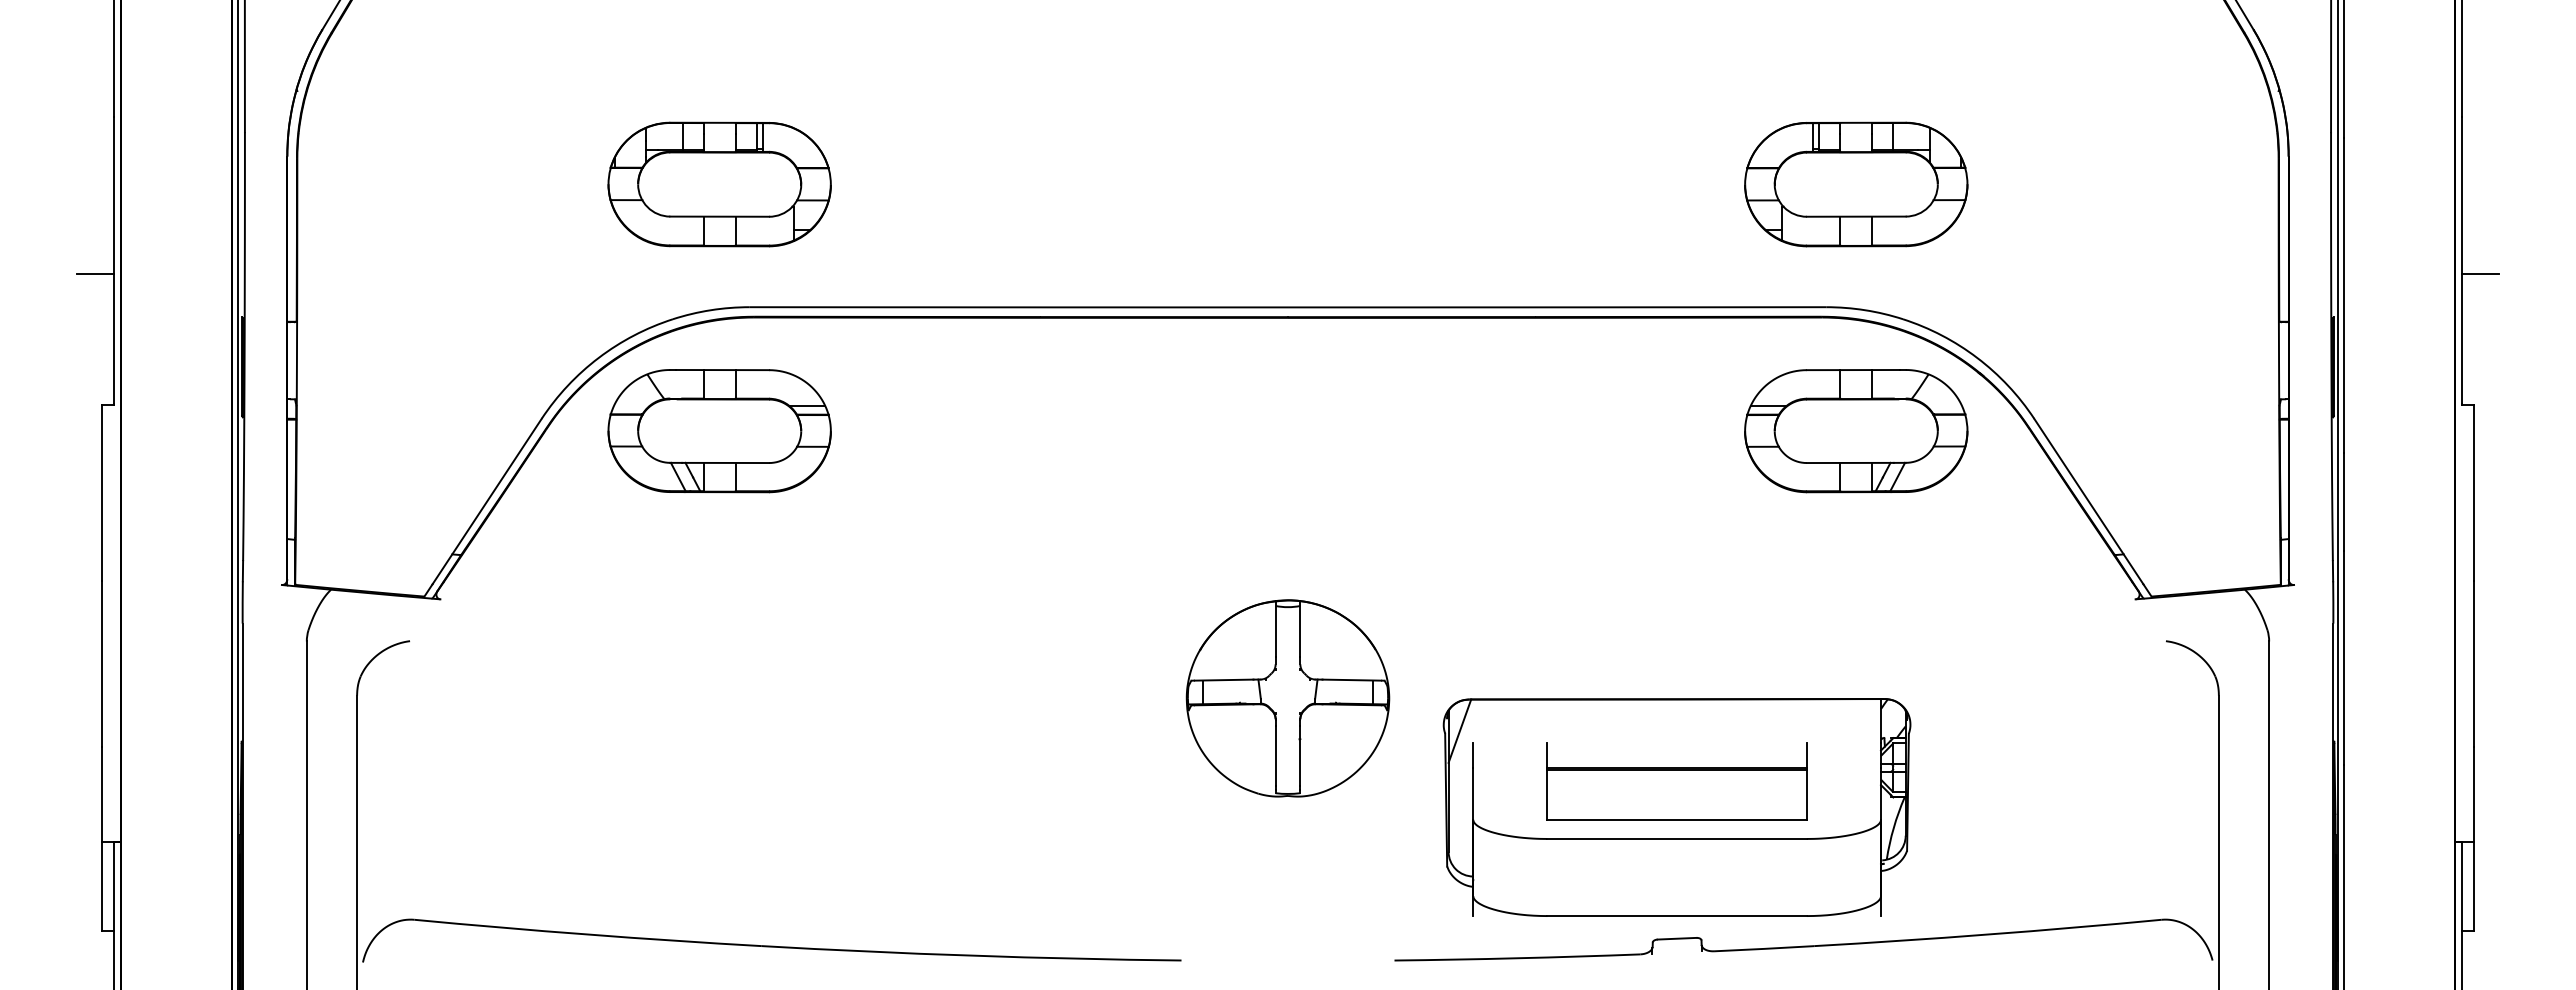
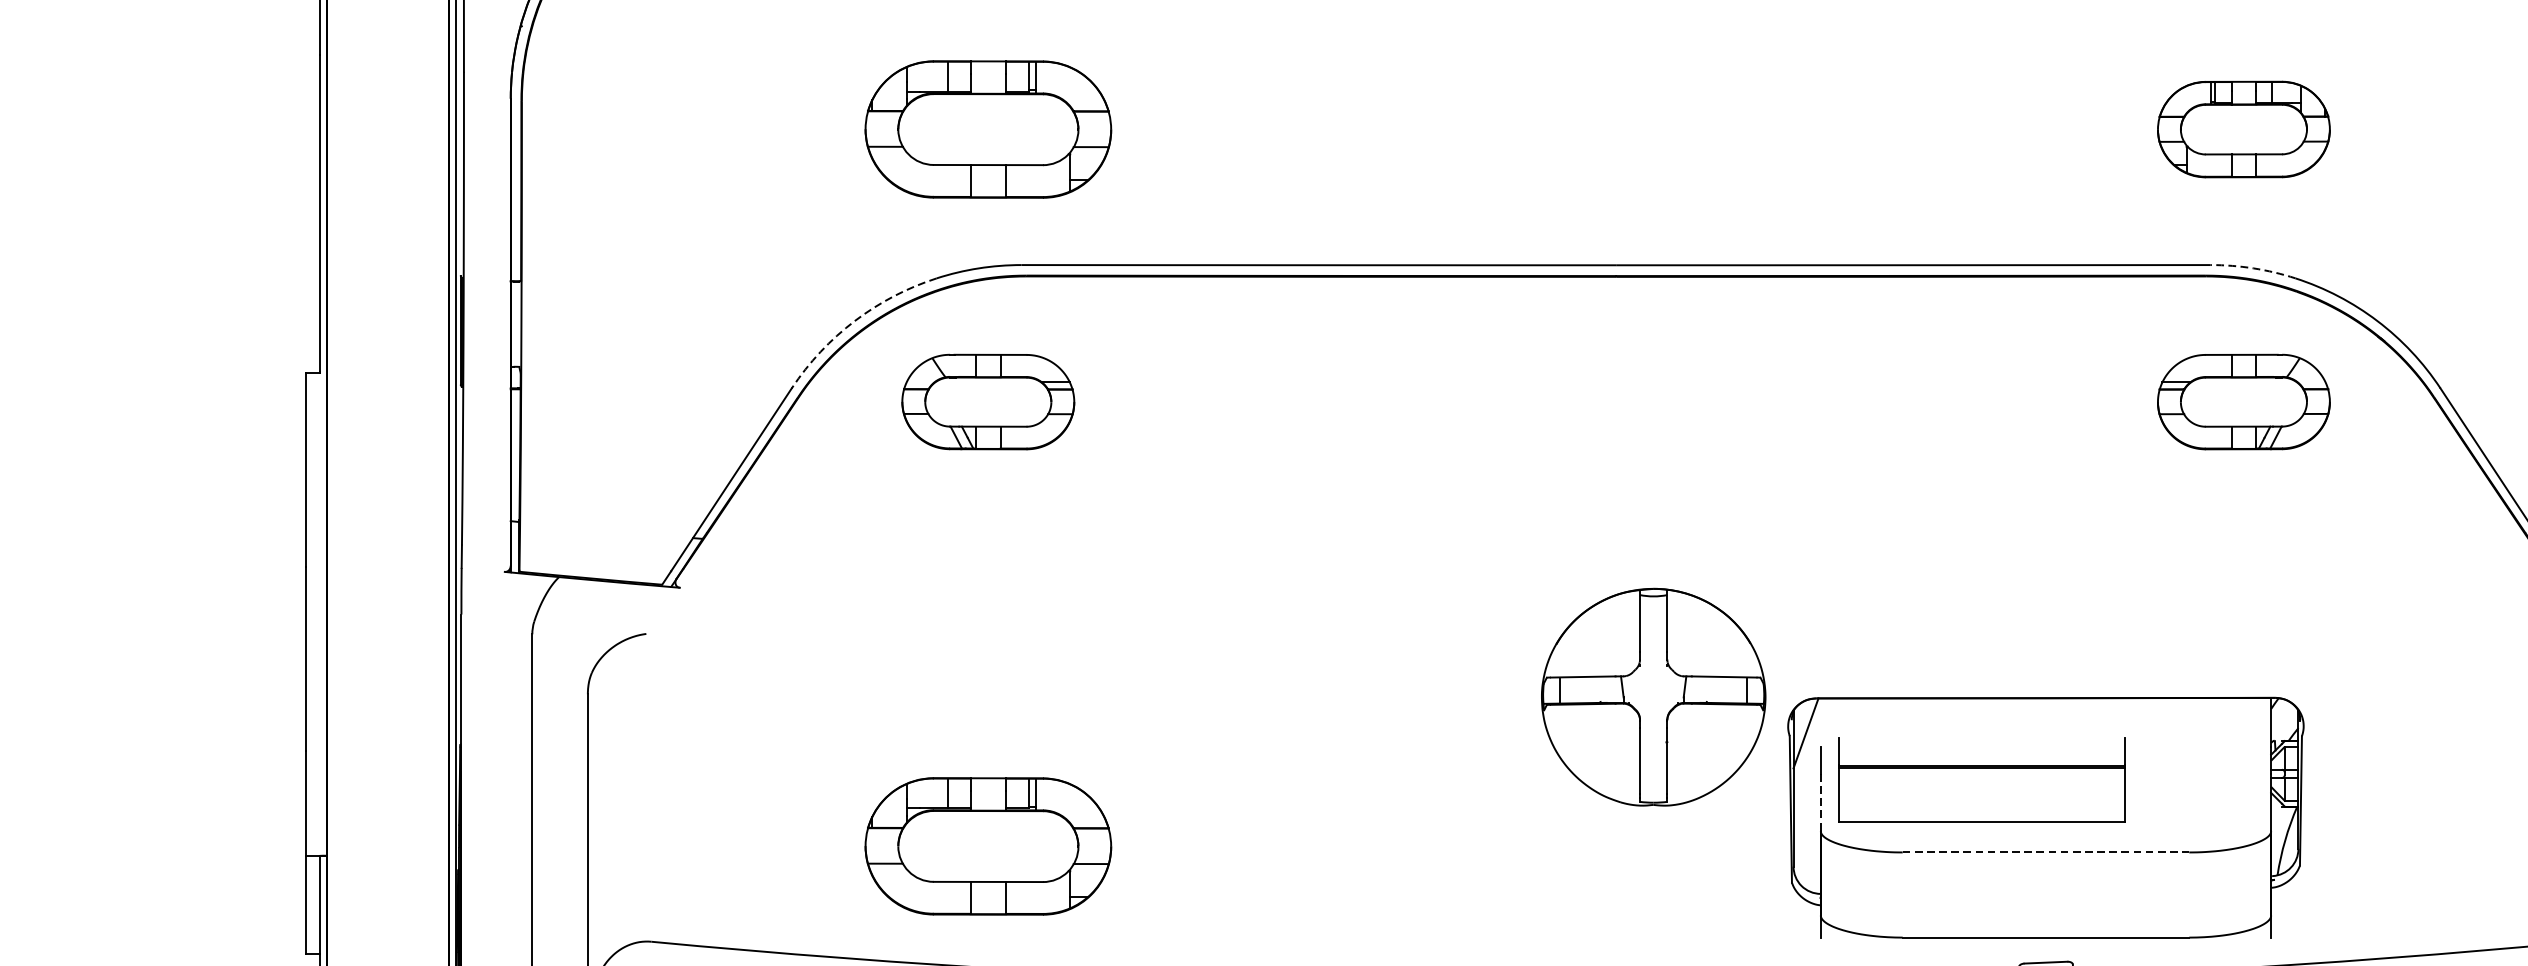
part: (1856, 184) -> (2244, 129), size x0.7
line: (95, 273) -> (298, 227), removed
arc: (1865, 310) -> (2254, 268), solid -> dashed
arc: (598, 357) -> (854, 320), solid -> dashed
part: (719, 431) -> (988, 402), size x0.7
part: (1856, 431) -> (2244, 402), size x0.7
part: (1287, 698) -> (1653, 697), moved
part: (1676, 781) -> (1981, 780), moved
line: (1473, 793) -> (1821, 802), solid -> dashed
part: (719, 833) -> (988, 846), added
line: (1677, 838) -> (2046, 851), solid -> dashed

